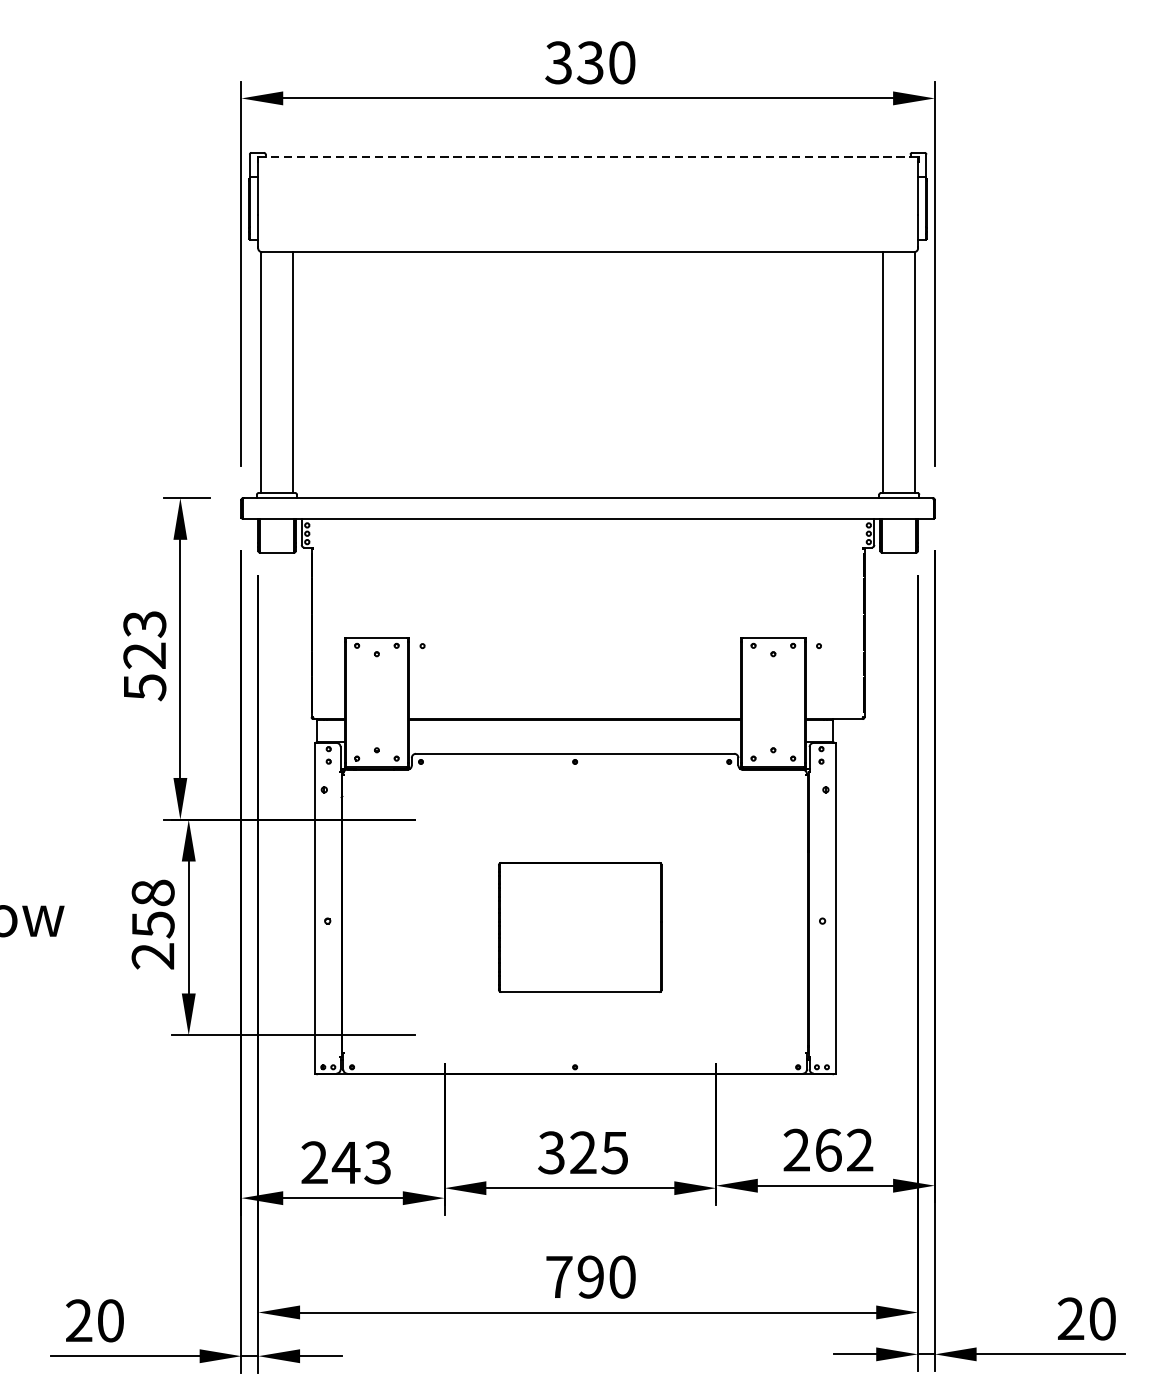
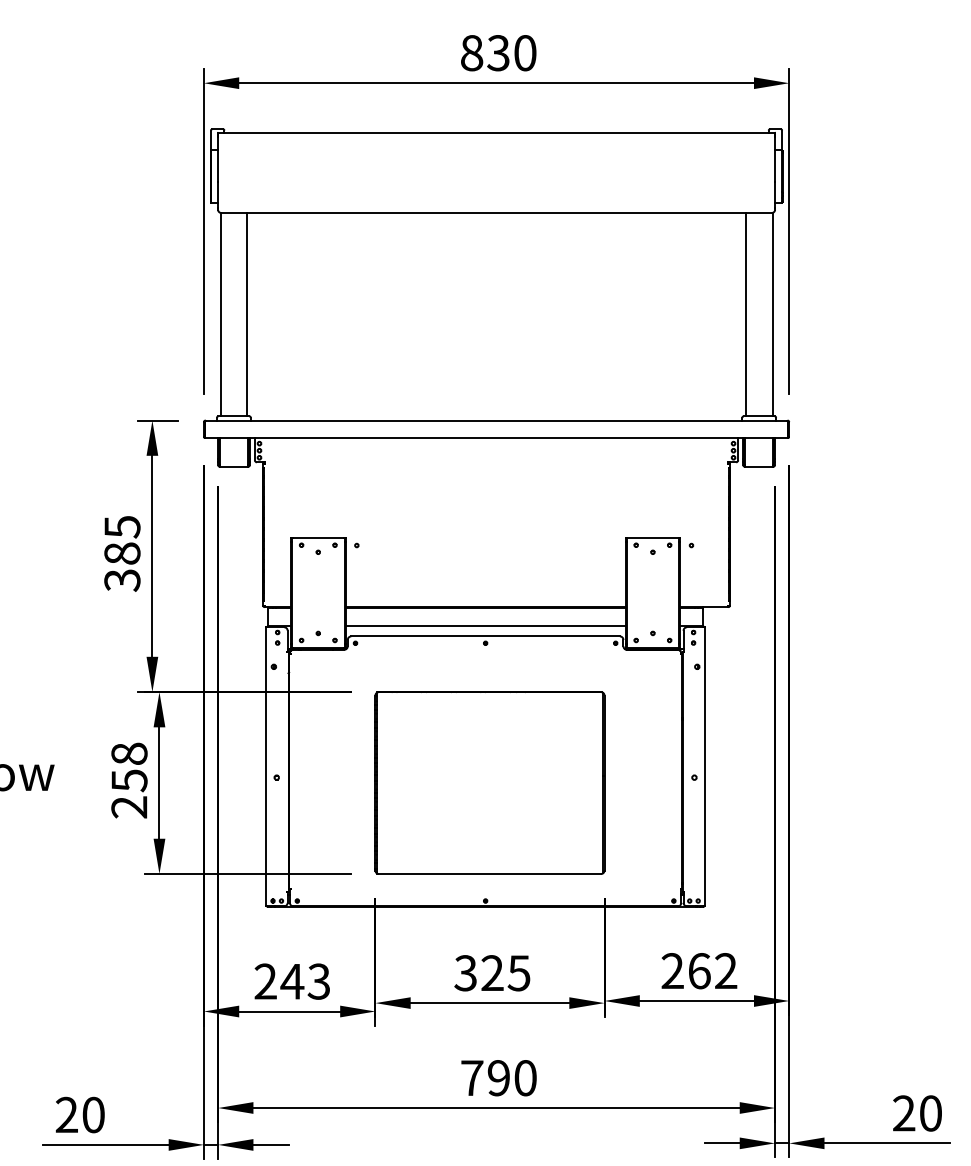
text: (558, 63) -> (471, 53), 330 -> 830
line: (588, 156) -> (496, 132), dashed -> solid
text: (144, 655) -> (122, 553), 523 -> 385
line: (575, 742) -> (485, 626), added
part: (579, 926) -> (489, 782), size x1.67

